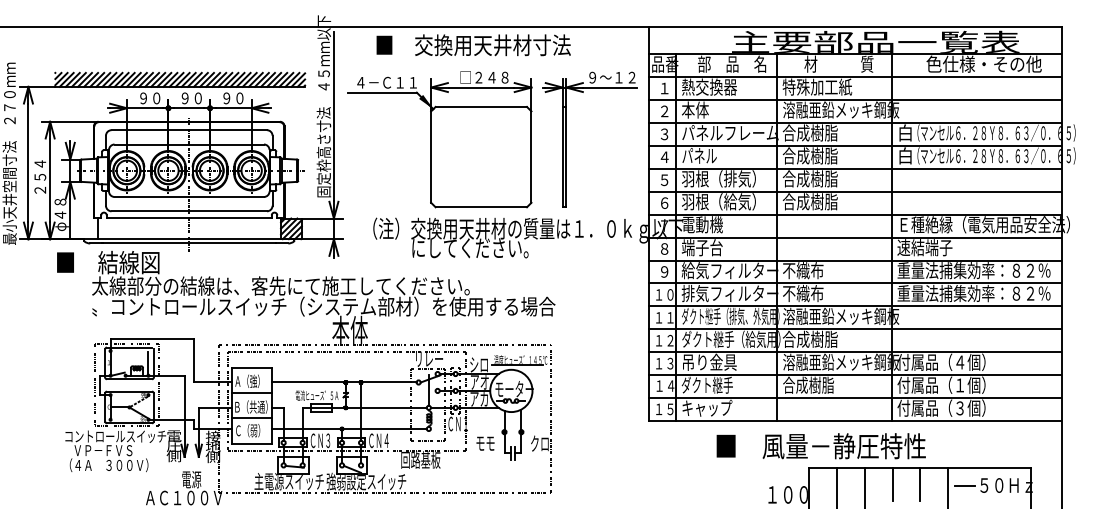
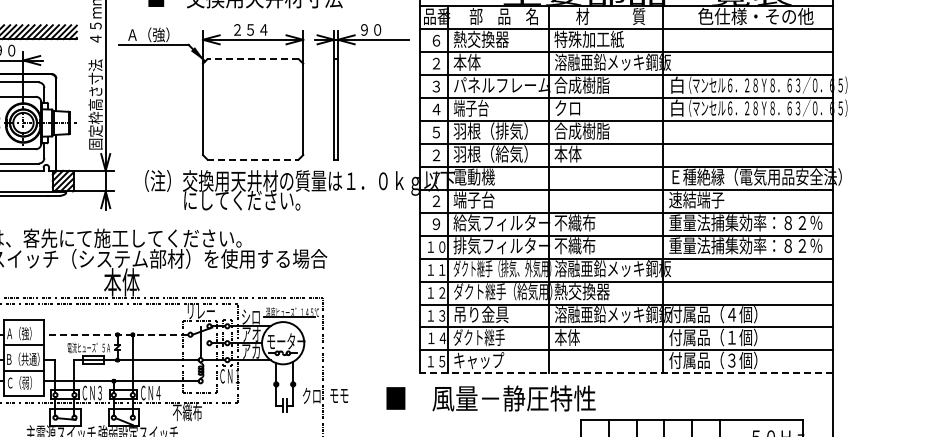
text: (484, 77) -> (256, 29), □２４８ -> ２５４
text: (617, 77) -> (389, 29), ９～１２ -> ９０
text: (386, 82) -> (158, 34), ４－Ｃ１１ -> Ａ（強）
text: (664, 88) -> (436, 40), １ -> ６
line: (481, 106) -> (253, 58), solid -> dashed
text: (699, 155) -> (471, 107), パネル -> 端子台
text: (809, 155) -> (581, 107), 合成樹脂 -> クロ
text: (809, 201) -> (581, 153), 合成樹脂 -> 本体
text: (664, 202) -> (436, 154), ６ -> ２
line: (481, 207) -> (253, 159), solid -> dashed
text: (664, 248) -> (436, 200), ８ -> ２
text: (810, 338) -> (582, 290), 合成樹脂 -> 熱交換器
line: (343, 382) -> (115, 334), solid -> dashed
text: (808, 384) -> (580, 336), 合成樹脂 -> 本体
line: (854, 421) -> (626, 373), solid -> dashed
text: (485, 443) -> (339, 395), moved
text: (820, 446) -> (490, 398), moved
text: (420, 459) -> (192, 411), 回路基板 -> 不織布

